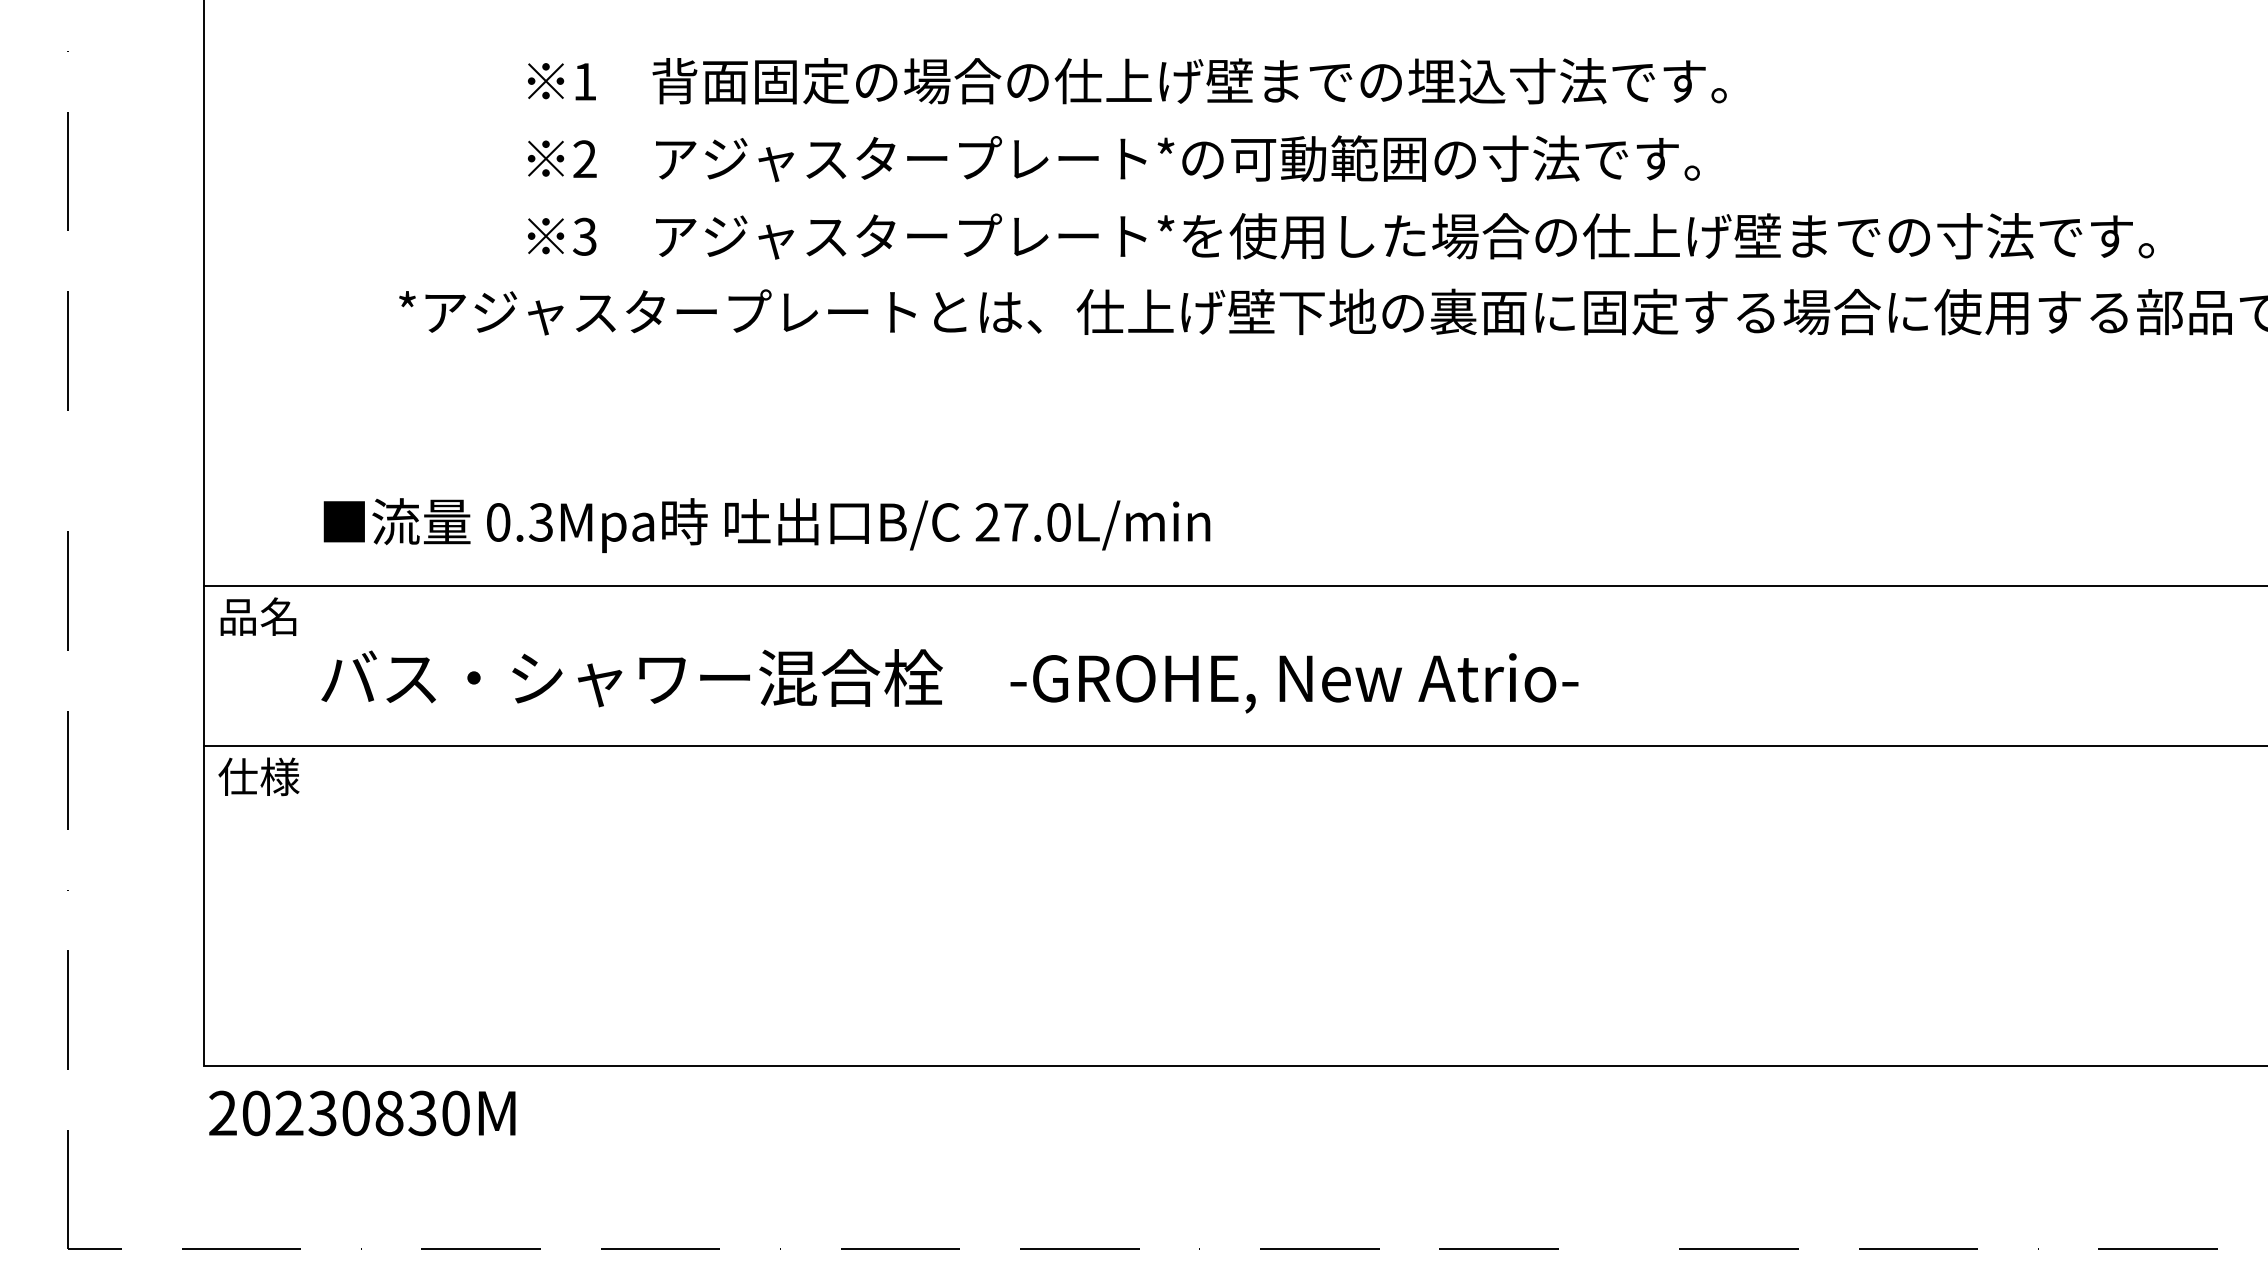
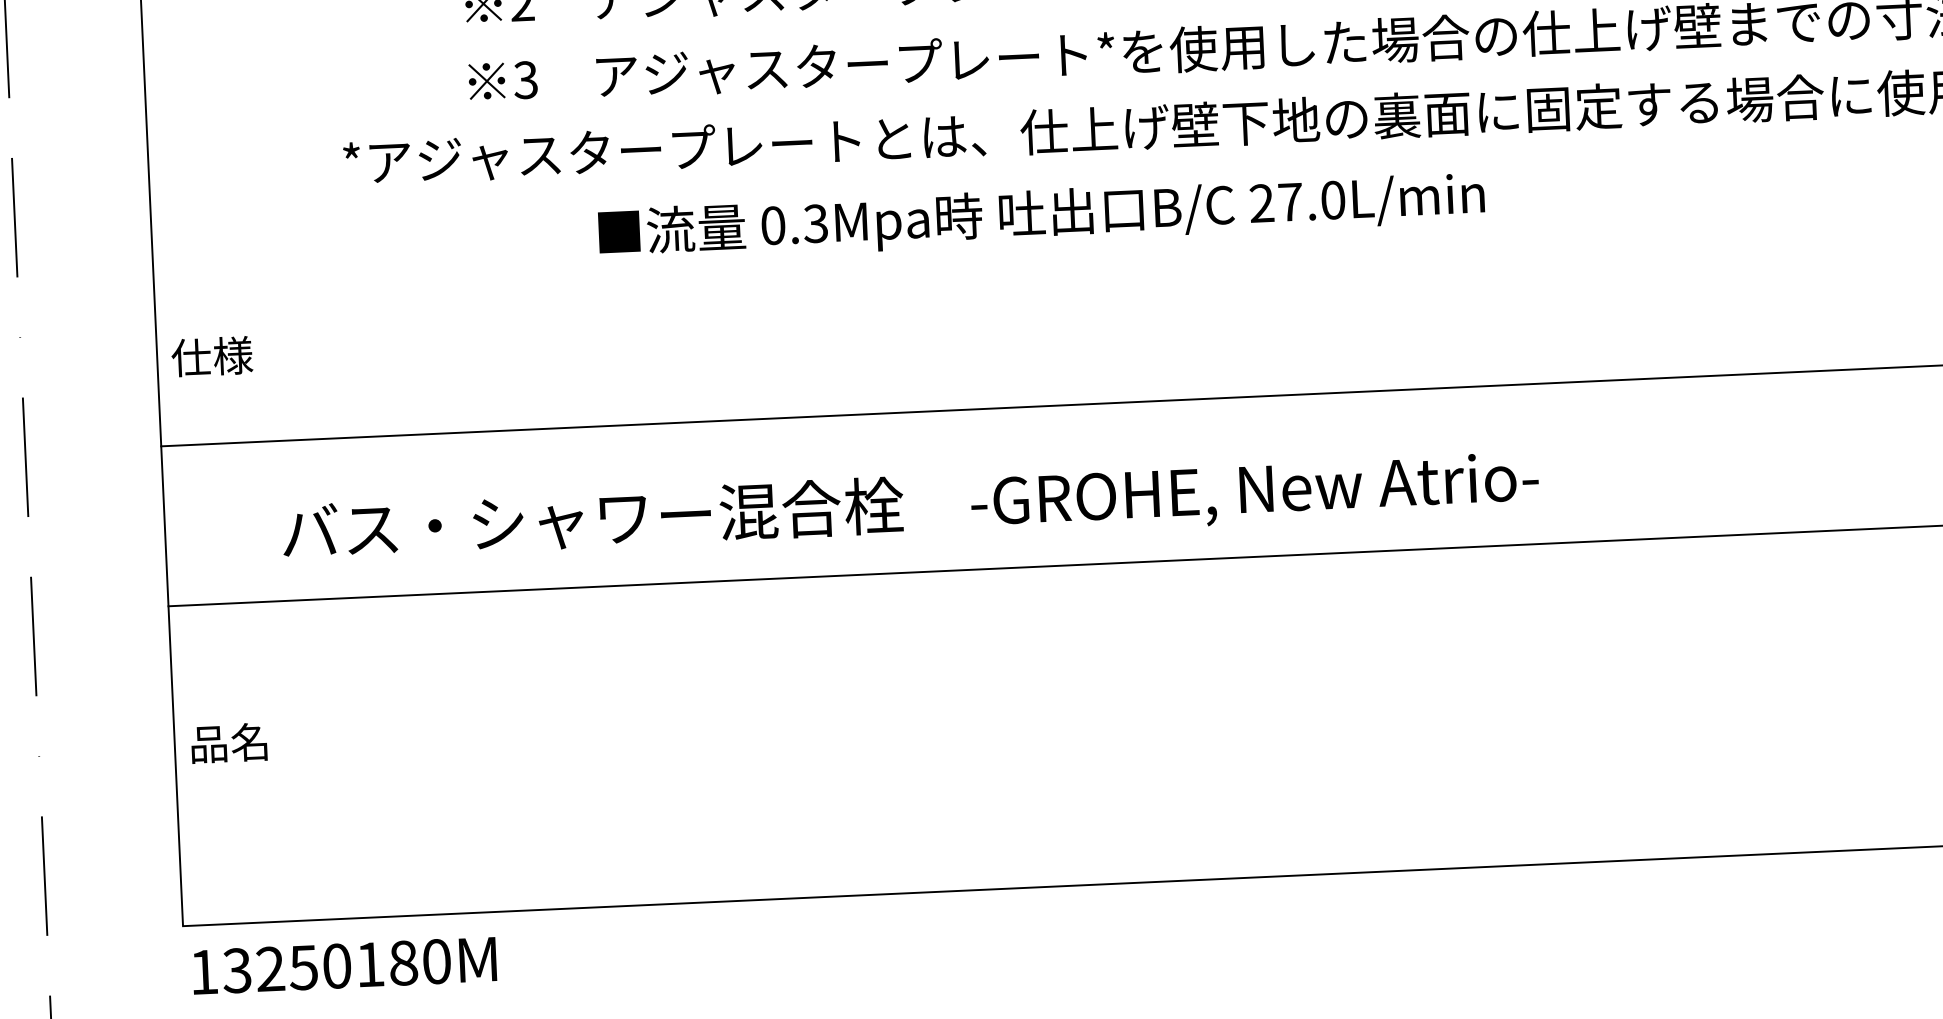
text: (766, 525) -> (1041, 216), moved
text: (258, 616) -> (229, 742), moved
text: (258, 776) -> (211, 356), moved
text: (322, 1113) -> (303, 967), 20230830M -> 13250180M

